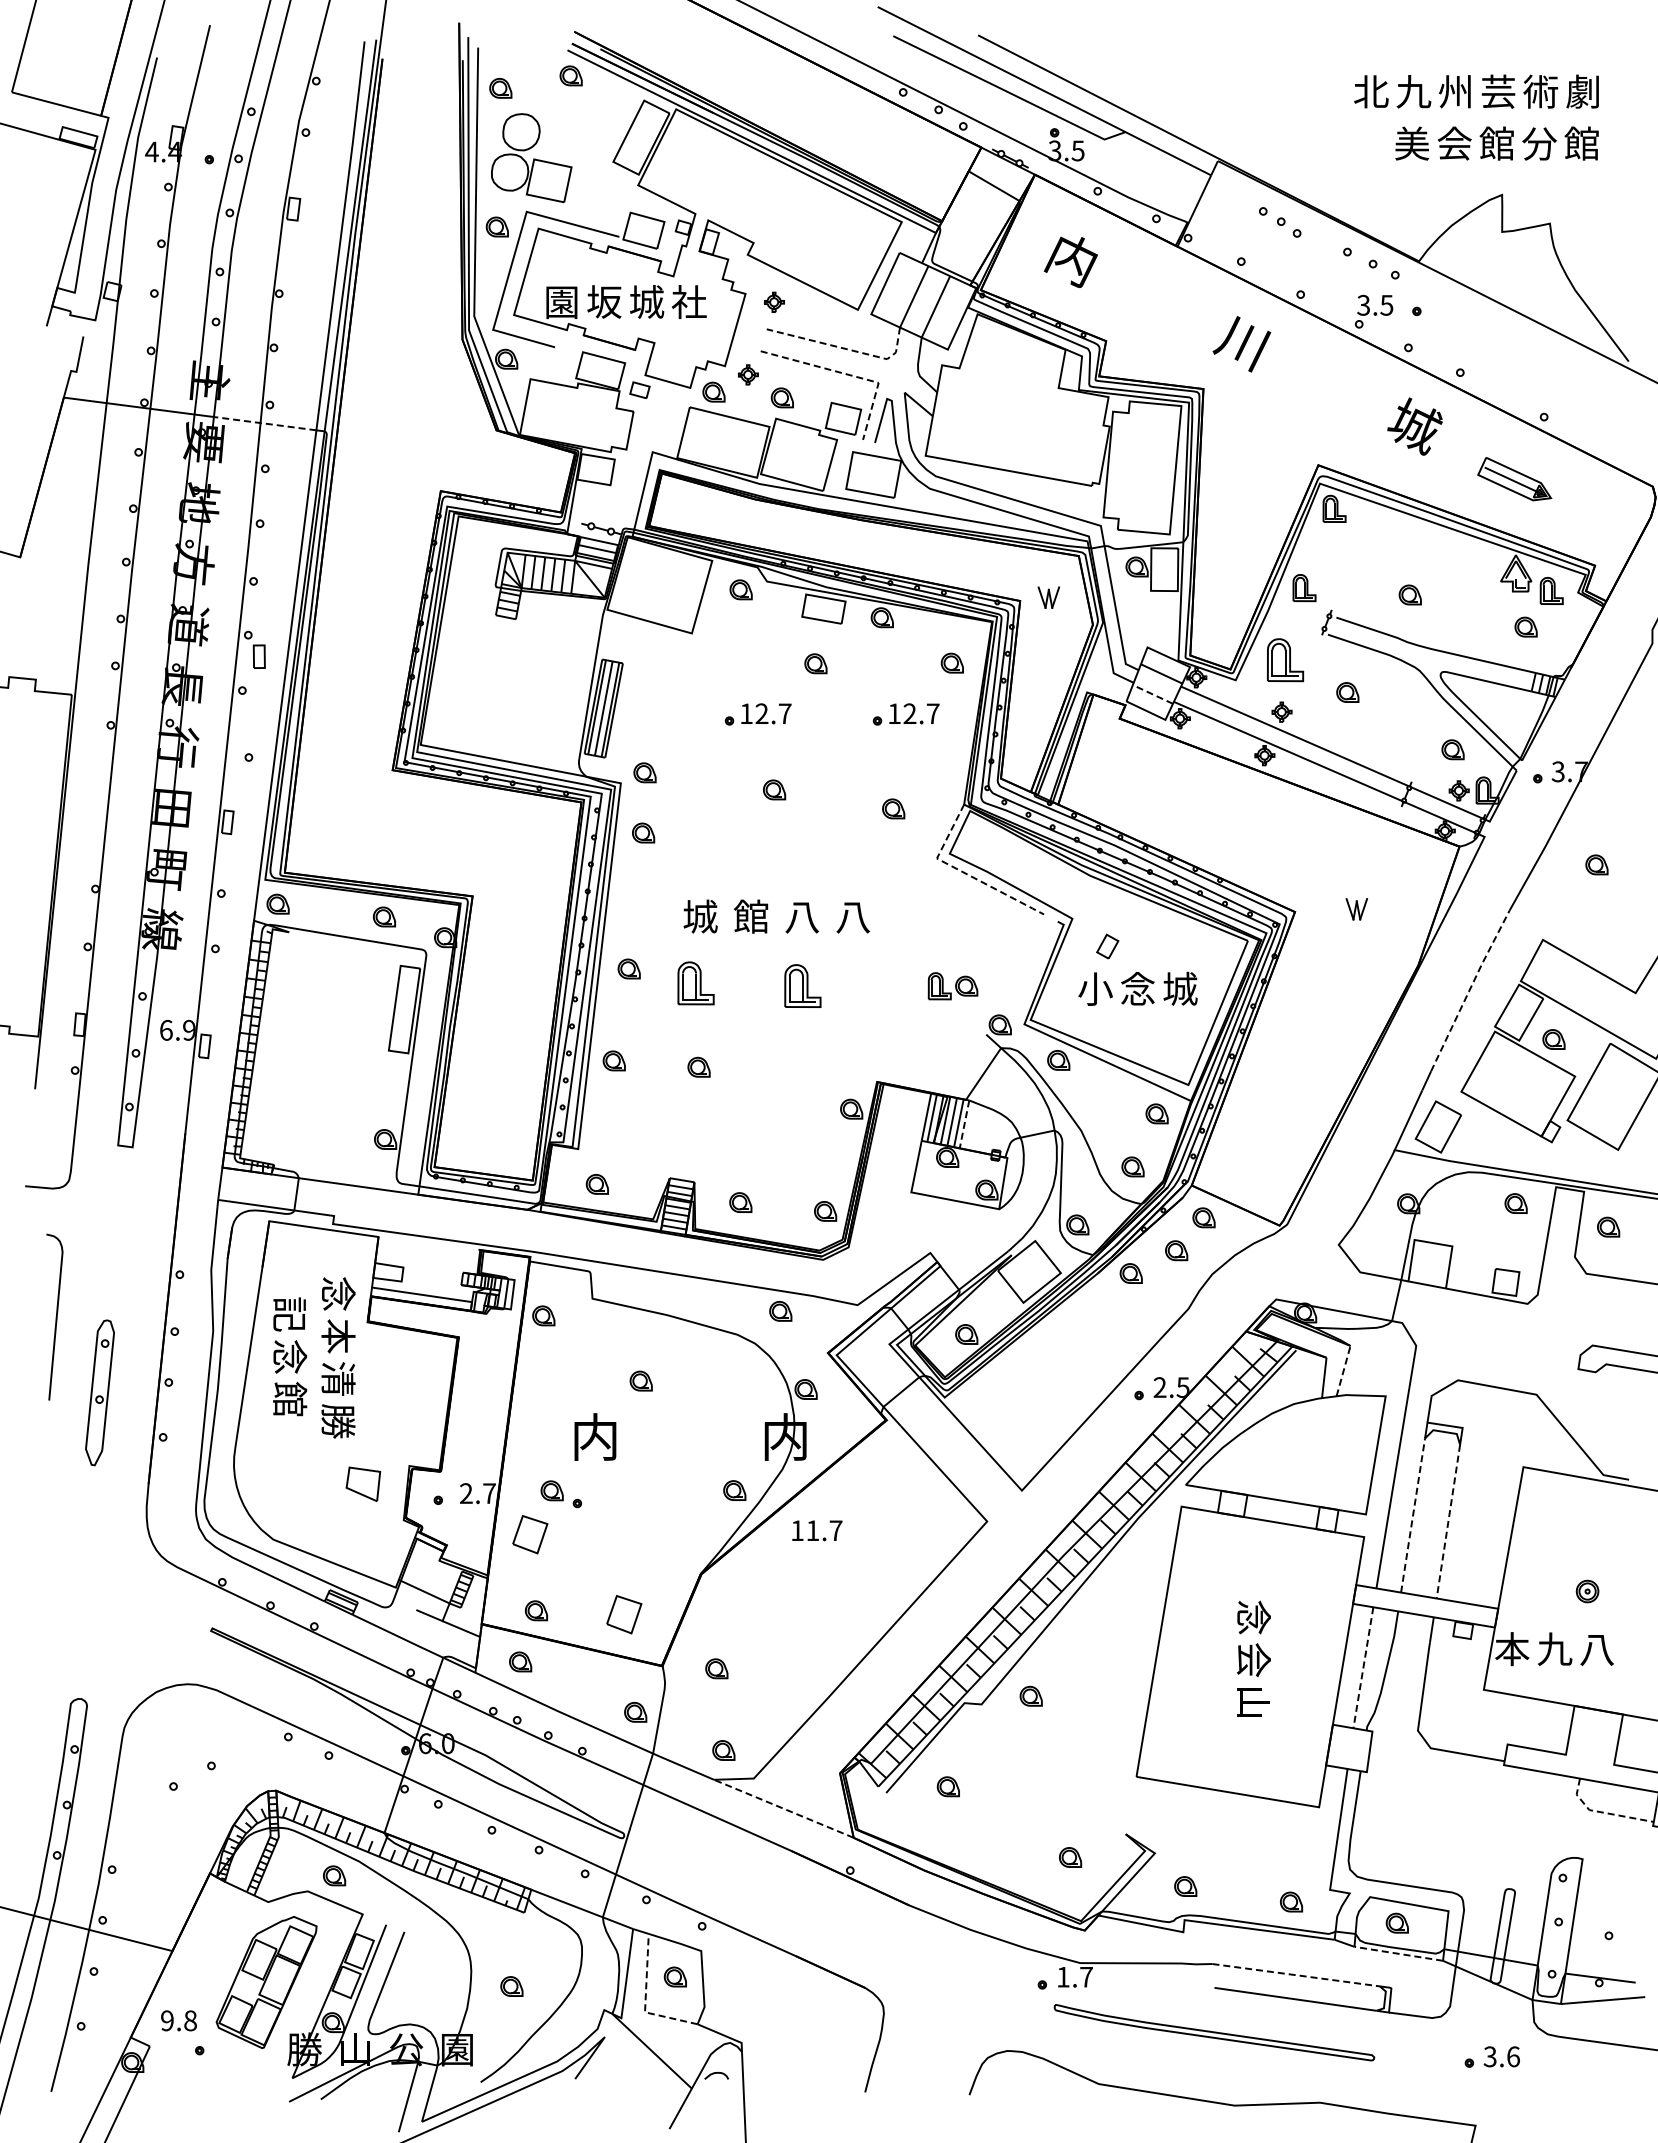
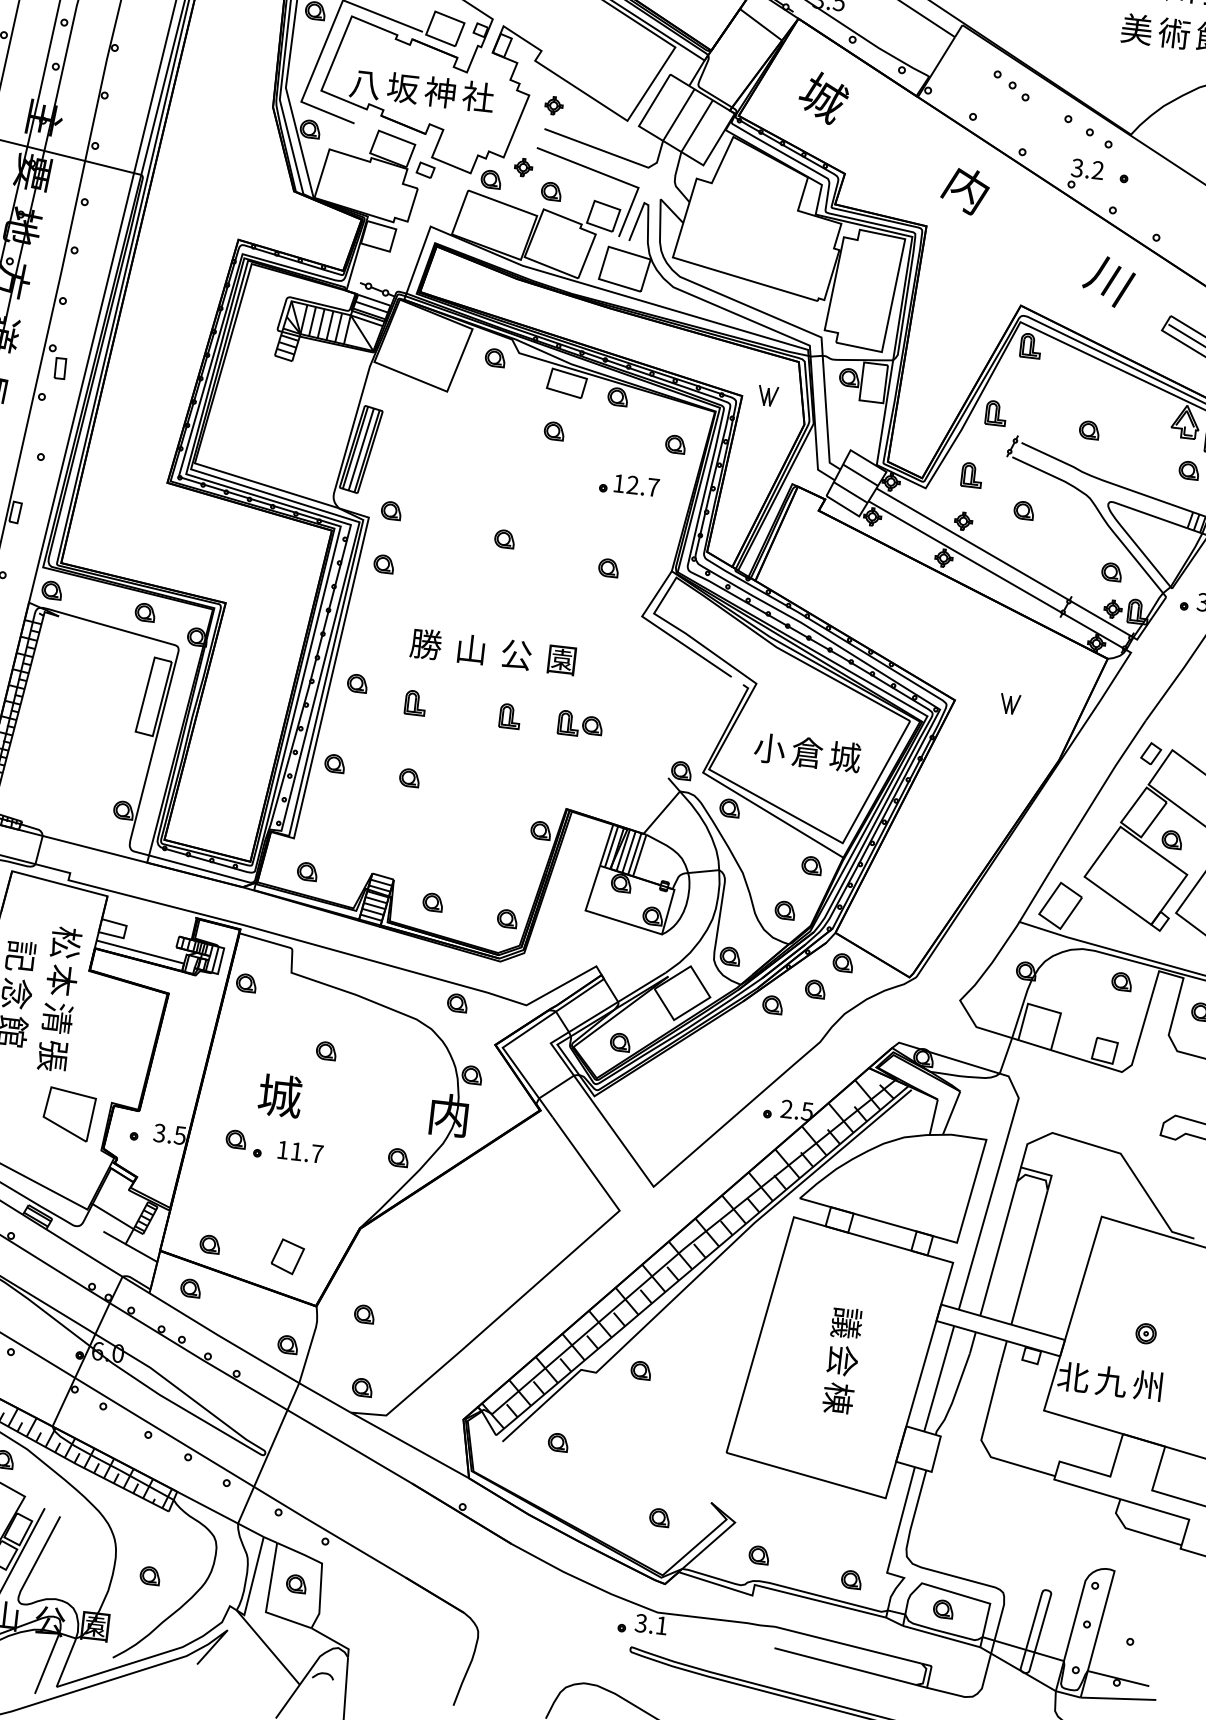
text: (1454, 143) -> (1174, 33), 会 -> 術
text: (1071, 259) -> (822, 97), 内 -> 城
text: (646, 301) -> (440, 92), 城 -> 神
text: (561, 302) -> (364, 84), 園 -> 八
text: (1386, 304) -> (1097, 169), 3.5 -> 3.2
text: (1241, 344) -> (964, 190), 川 -> 内
line: (845, 348) -> (612, 153), dashed -> solid
line: (848, 374) -> (612, 177), dashed -> solid
line: (264, 423) -> (88, 161), dashed -> solid
text: (1412, 426) -> (1108, 280), 城 -> 川
part: (1285, 659) -> (972, 474), size x0.62
line: (1152, 694) -> (850, 492), dashed -> solid
part: (757, 714) -> (497, 470), removed
line: (964, 872) -> (665, 631), dashed -> solid
text: (700, 916) -> (426, 644), 城 -> 勝
text: (750, 916) -> (470, 649), 館 -> 山
text: (802, 916) -> (516, 654), 八 -> 公
text: (853, 917) -> (562, 660), 八 -> 園
part: (1107, 946) -> (1150, 753), moved
part: (696, 983) -> (415, 703), size x0.62
part: (802, 986) -> (509, 716), size x0.62
part: (952, 986) -> (579, 724), moved
text: (1137, 988) -> (807, 752), 念 -> 倉
line: (1470, 989) -> (1103, 786), dashed -> solid
line: (964, 1125) -> (639, 856), dashed -> solid
text: (338, 1293) -> (66, 942), 念 -> 松
line: (1343, 1370) -> (951, 1112), dashed -> solid
text: (338, 1421) -> (53, 1056), 勝 -> 張
text: (595, 1436) -> (280, 1095), 内 -> 城
part: (363, 1484) -> (69, 1114), size x1.67
text: (477, 1493) -> (169, 1134), 2.7 -> 3.5
line: (1413, 1515) -> (999, 1248), dashed -> solid
line: (1448, 1521) -> (1029, 1257), dashed -> solid
text: (817, 1530) -> (300, 1151), moved
part: (530, 1534) -> (212, 1176), removed
text: (1253, 1617) -> (846, 1322), 念 -> 議
text: (1596, 1648) -> (1148, 1385), 八 -> 州
text: (1512, 1649) -> (1073, 1377), 本 -> 北
line: (1363, 1668) -> (939, 1379), dashed -> solid
text: (1253, 1702) -> (838, 1398), 山 -> 棟
line: (783, 1808) -> (409, 1445), dashed -> solid
line: (1602, 1812) -> (1137, 1531), dashed -> solid
line: (1398, 1953) -> (941, 1636), dashed -> solid
line: (1296, 1975) -> (848, 1645), dashed -> solid
text: (1074, 1976) -> (651, 1623), 1.7 -> 3.1
line: (645, 2000) -> (267, 1601), dashed -> solid

